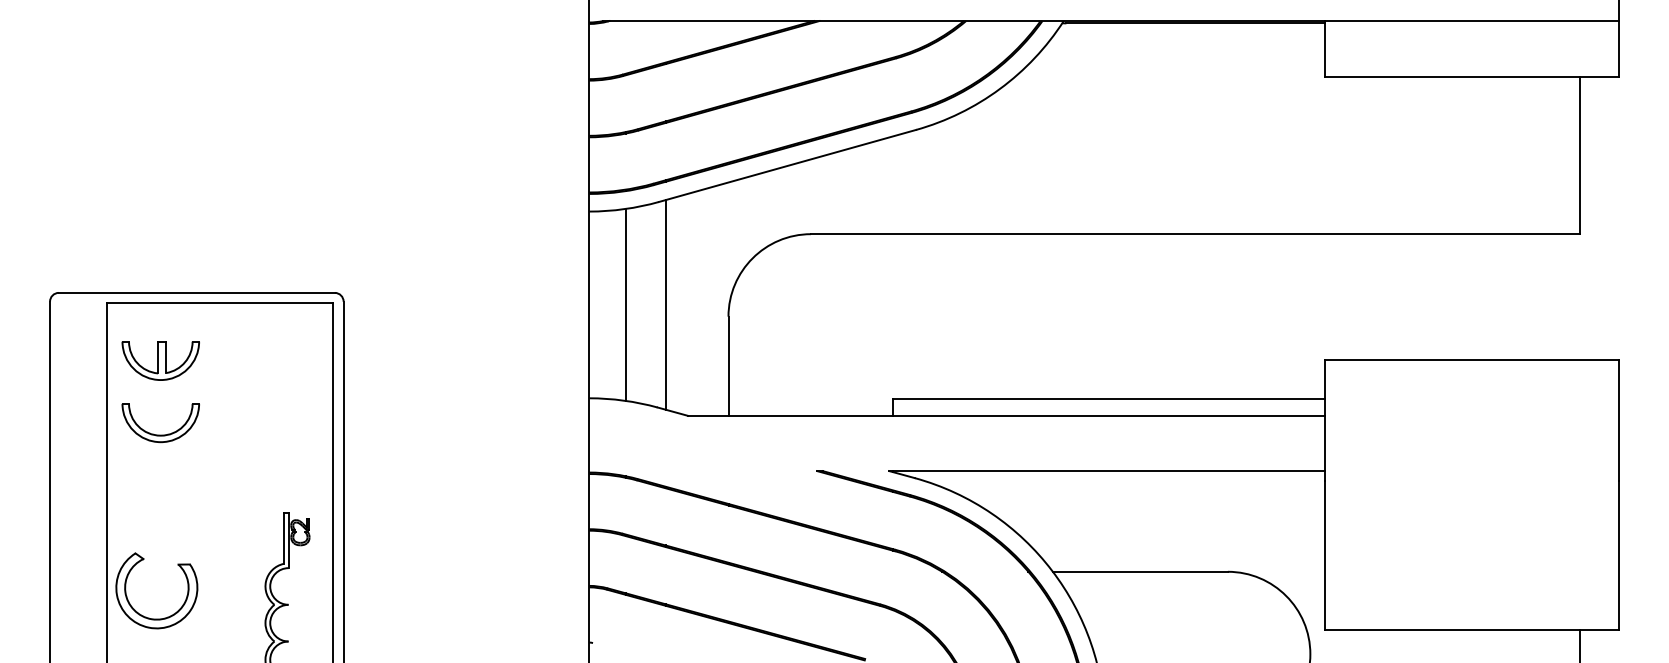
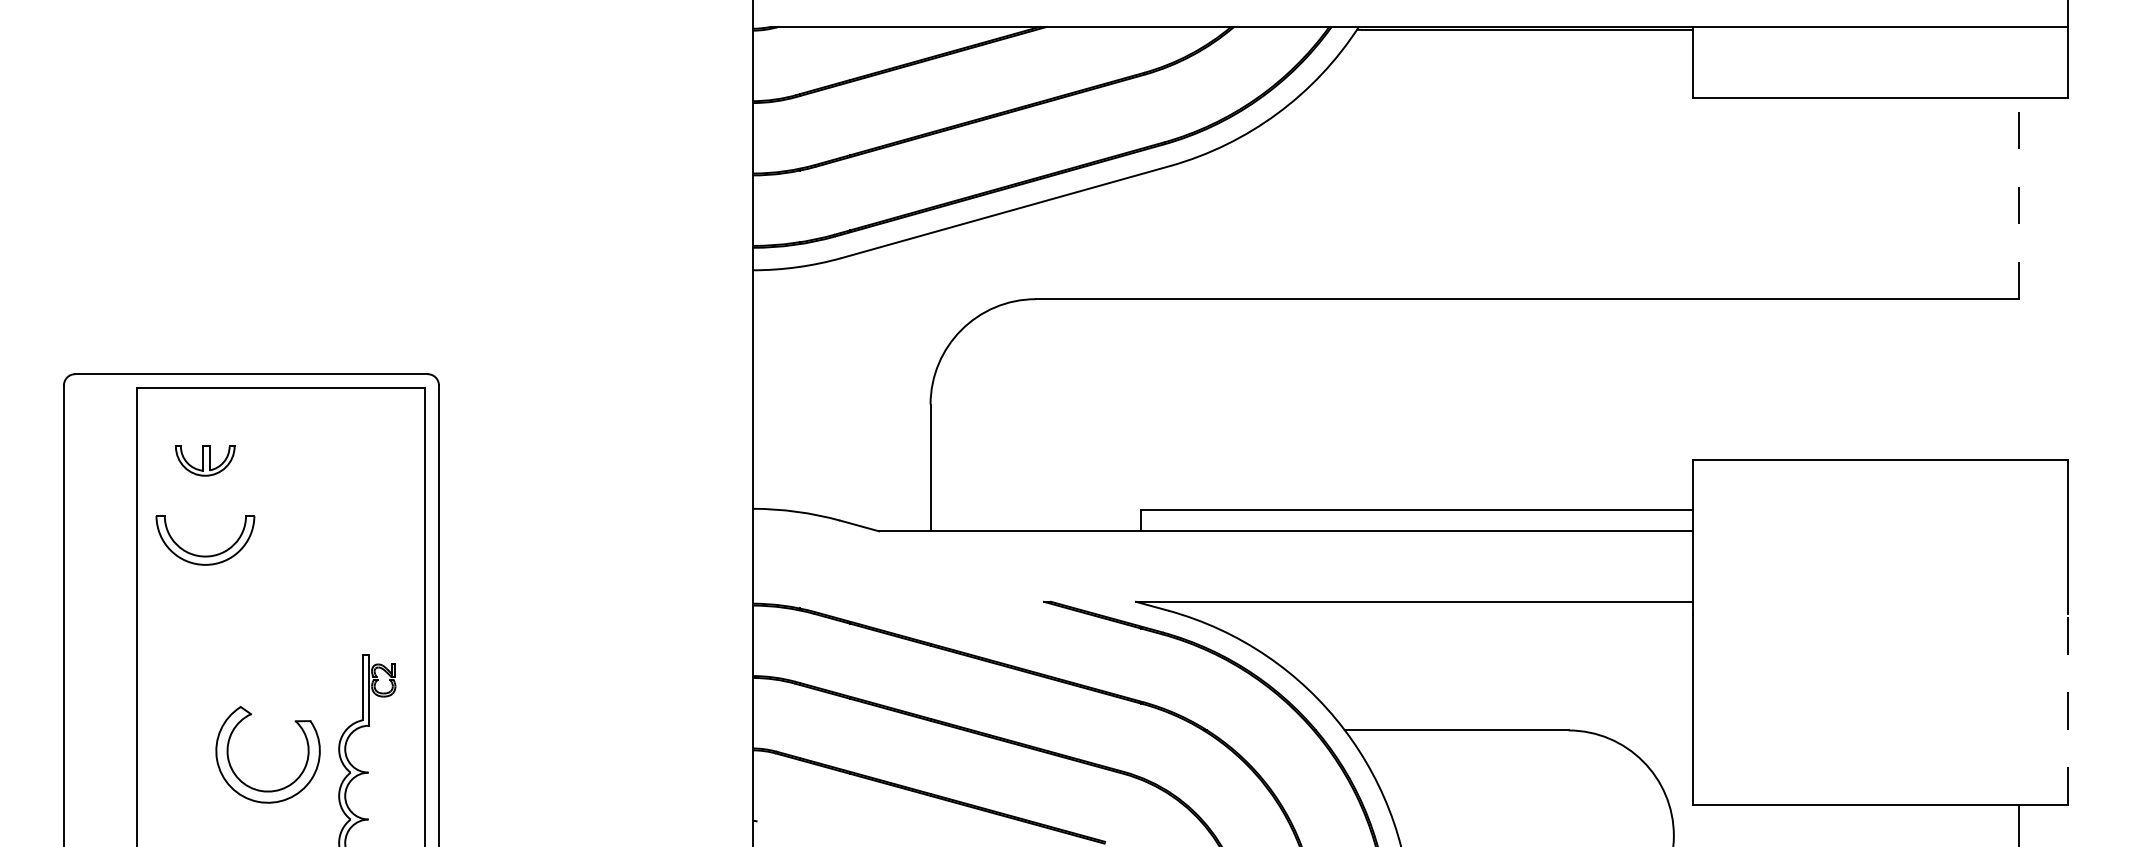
line: (1580, 155) -> (2018, 198), solid -> dashed
line: (626, 304) -> (800, 389), removed
line: (665, 304) -> (850, 389), removed
part: (160, 360) -> (205, 460), size x0.6
line: (1618, 555) -> (2067, 709), solid -> dashed
part: (146, 616) -> (254, 787), moved

